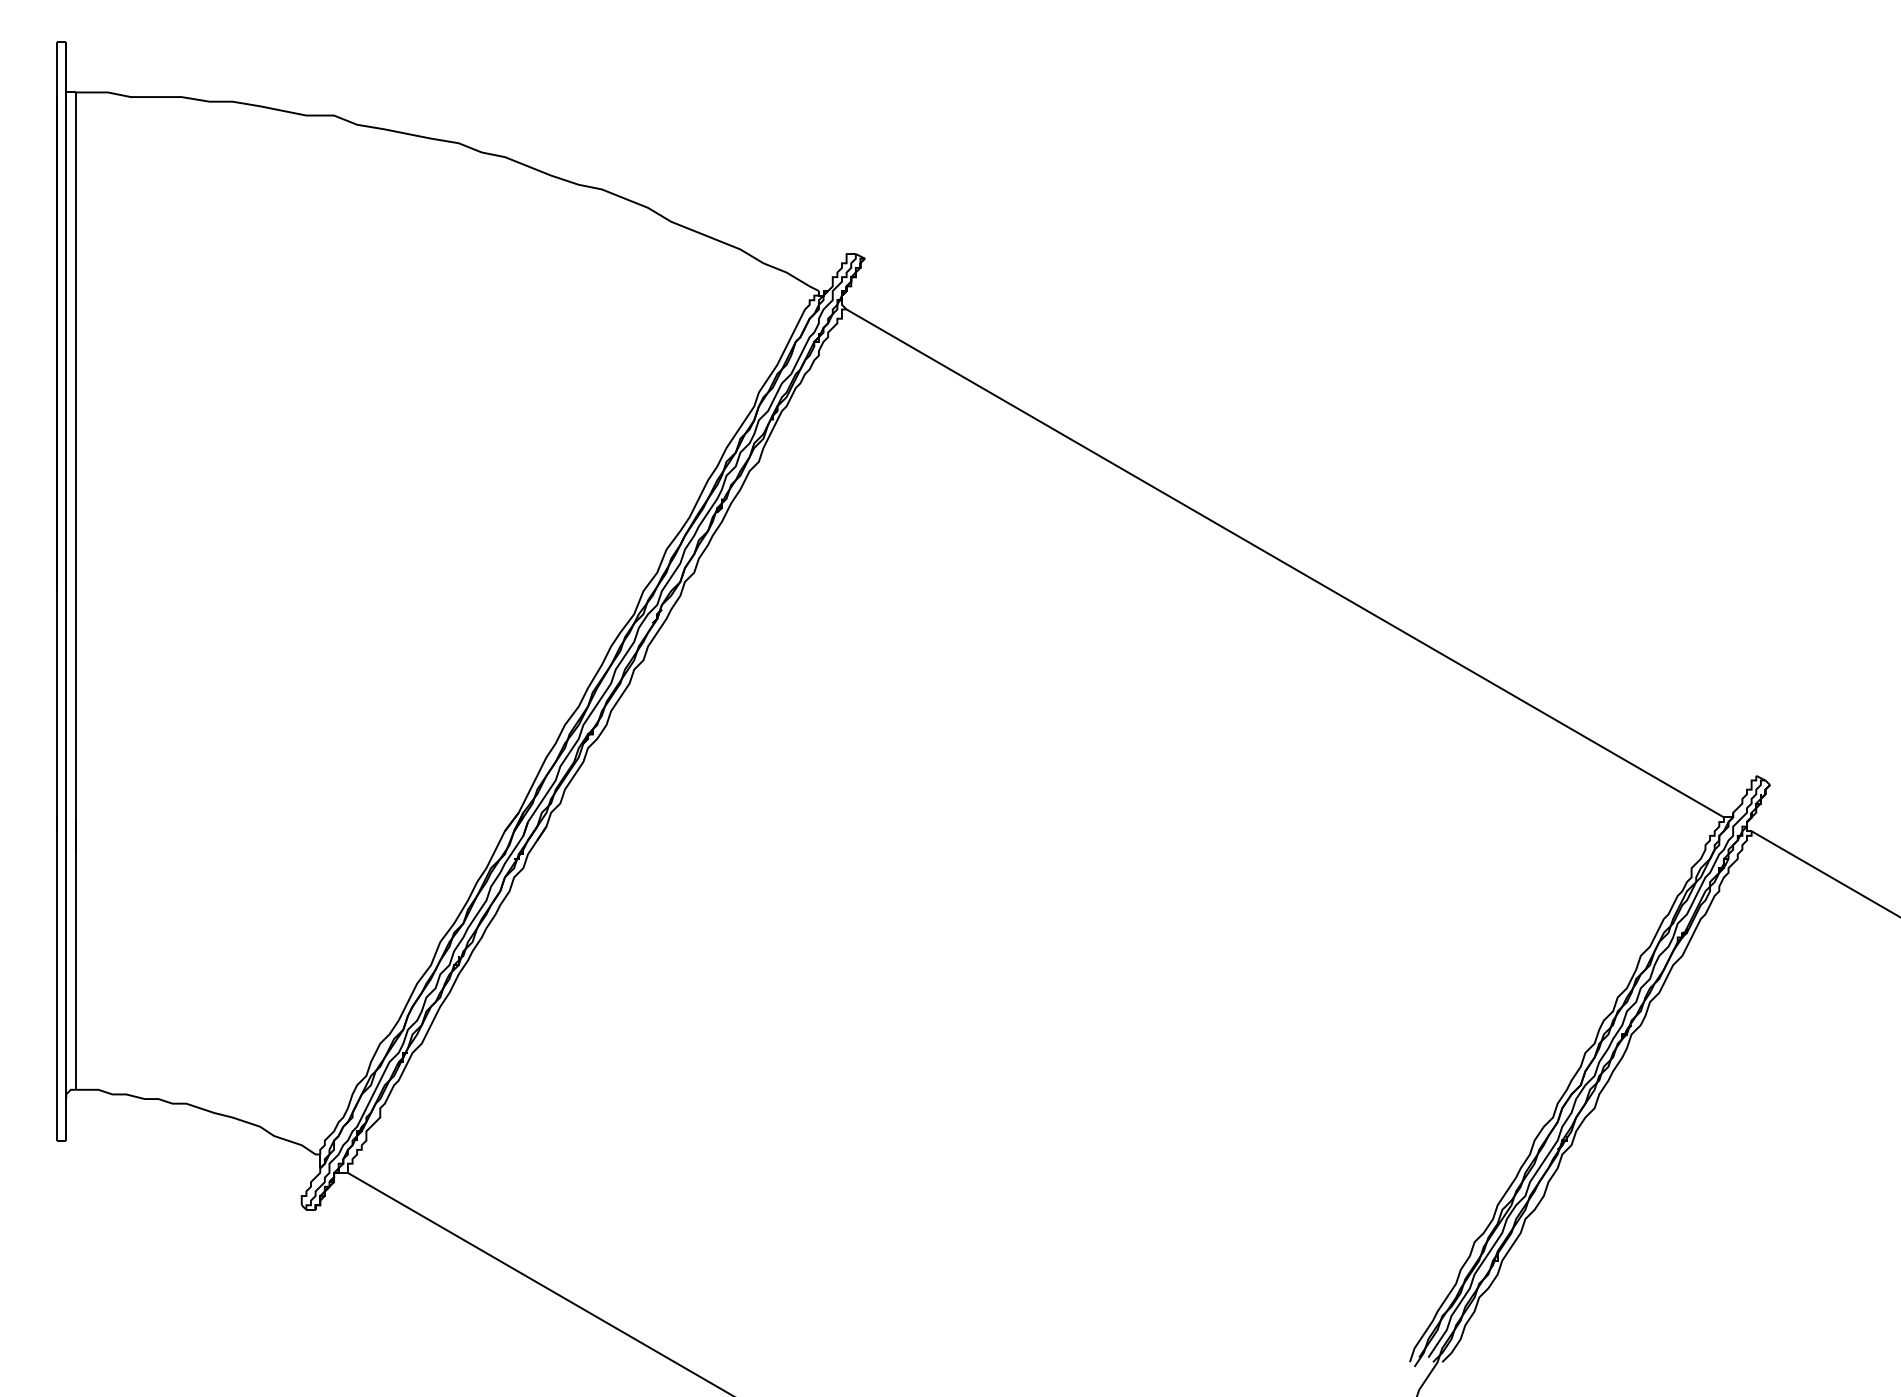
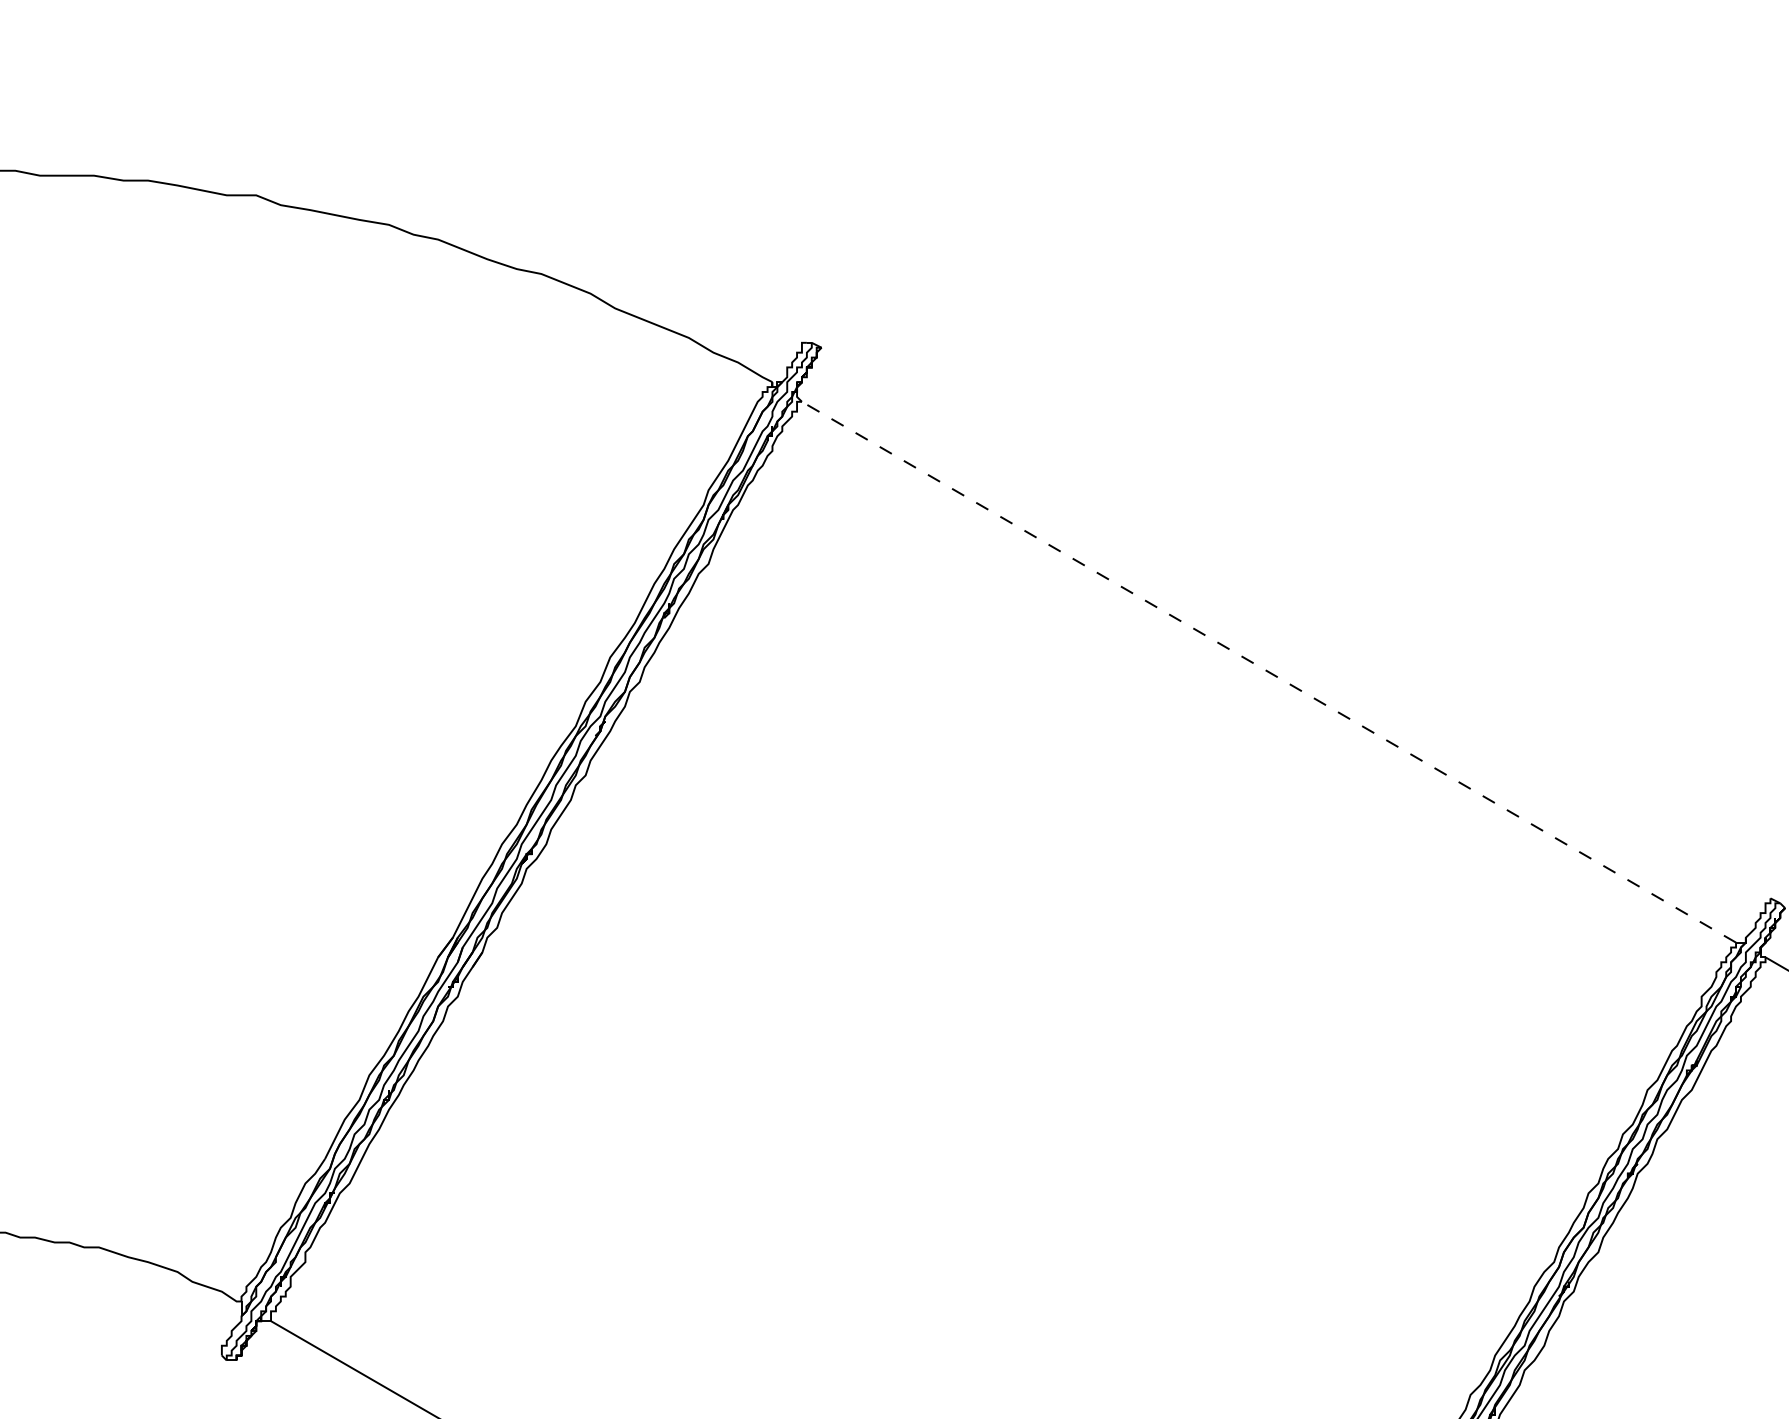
line: (1285, 563) -> (1269, 672), solid -> dashed

